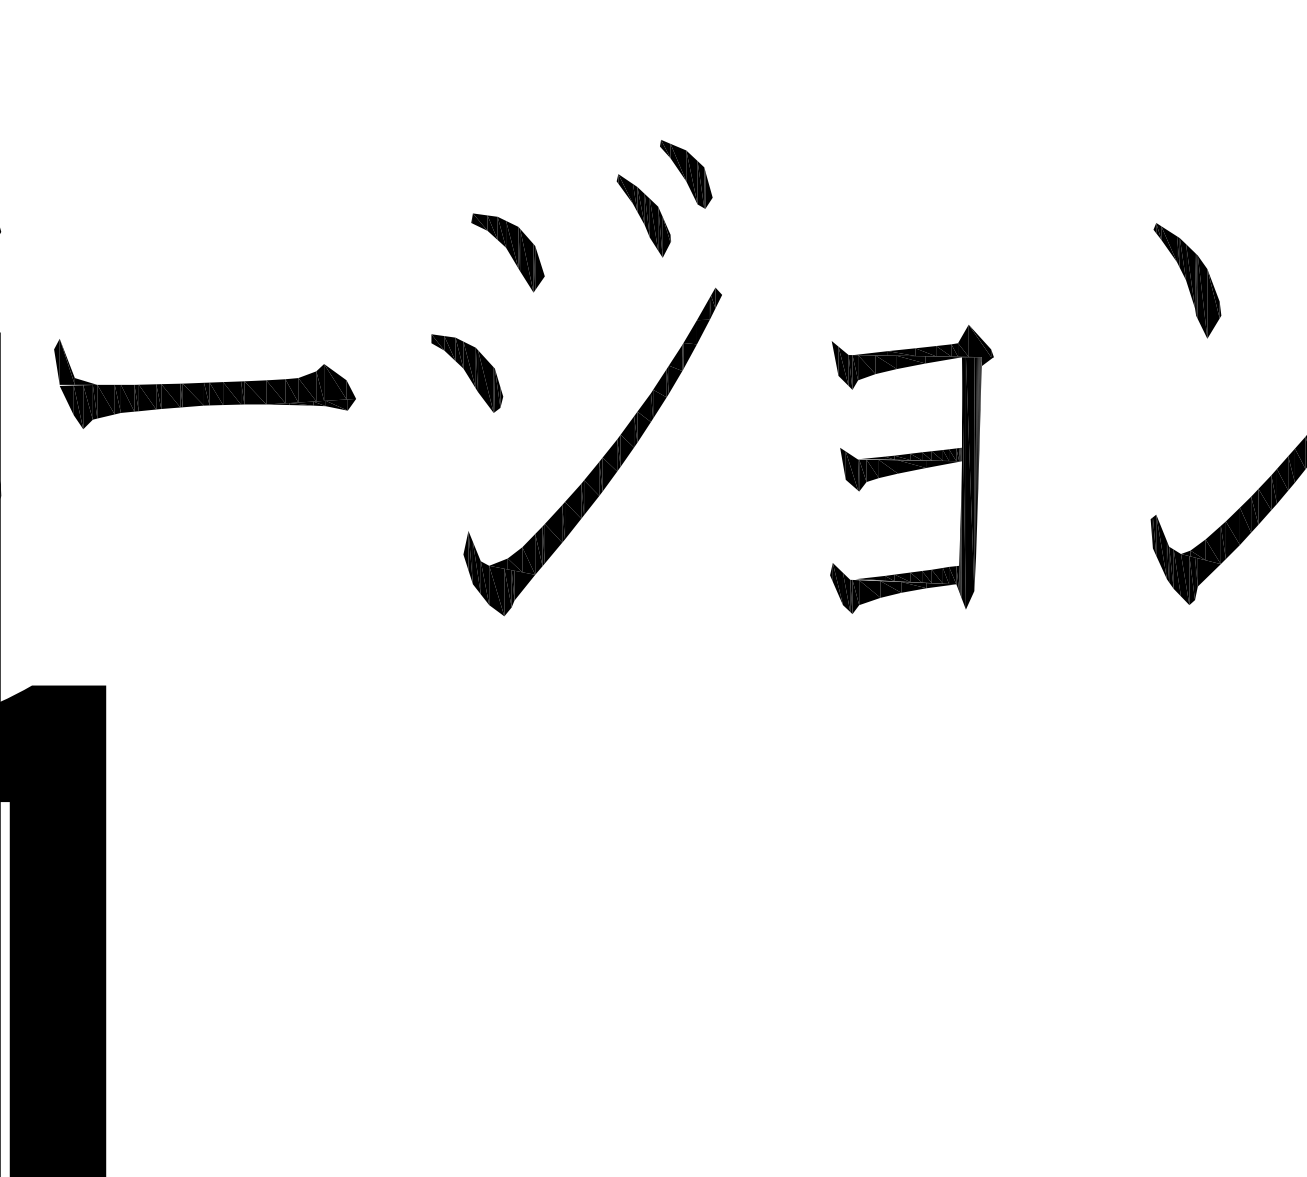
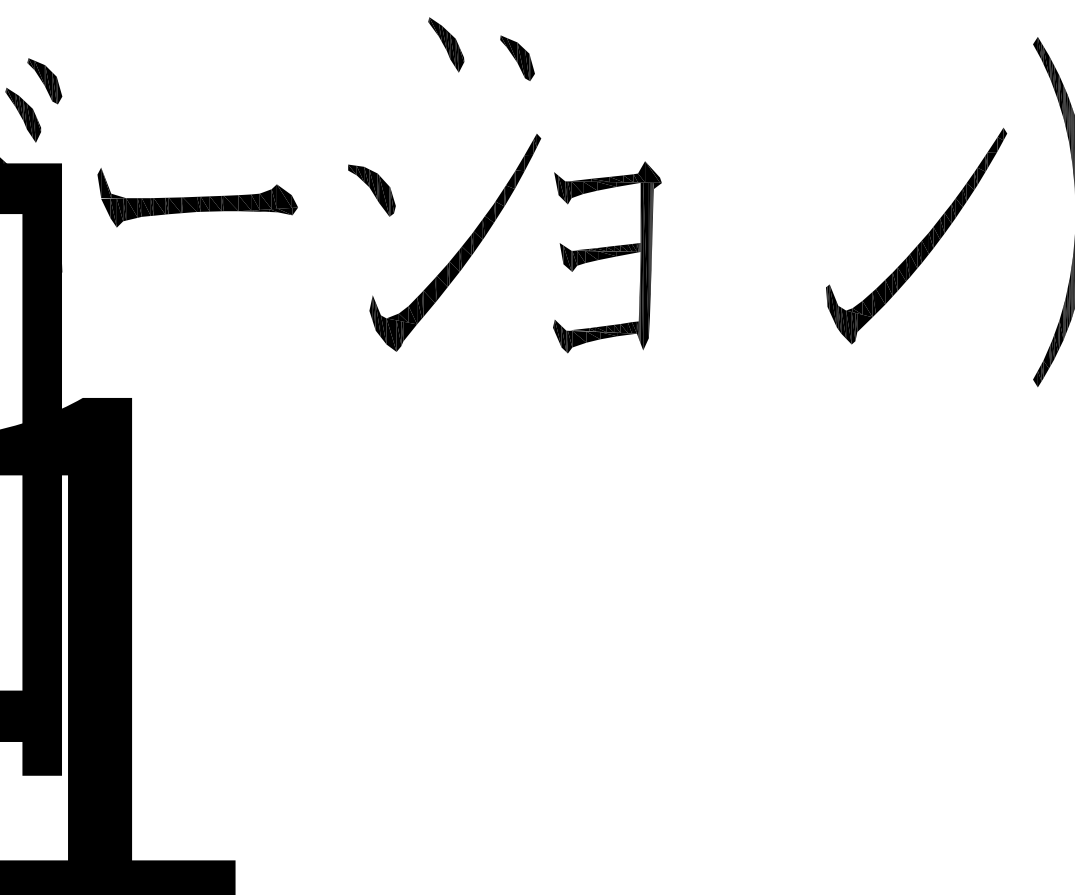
part: (644, 215) -> (446, 44), moved
part: (507, 252) -> (398, 110), removed
part: (1187, 281) -> (850, 129), removed
part: (912, 469) -> (607, 257), moved

